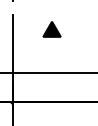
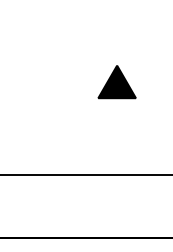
part: (51, 29) -> (115, 82), moved

